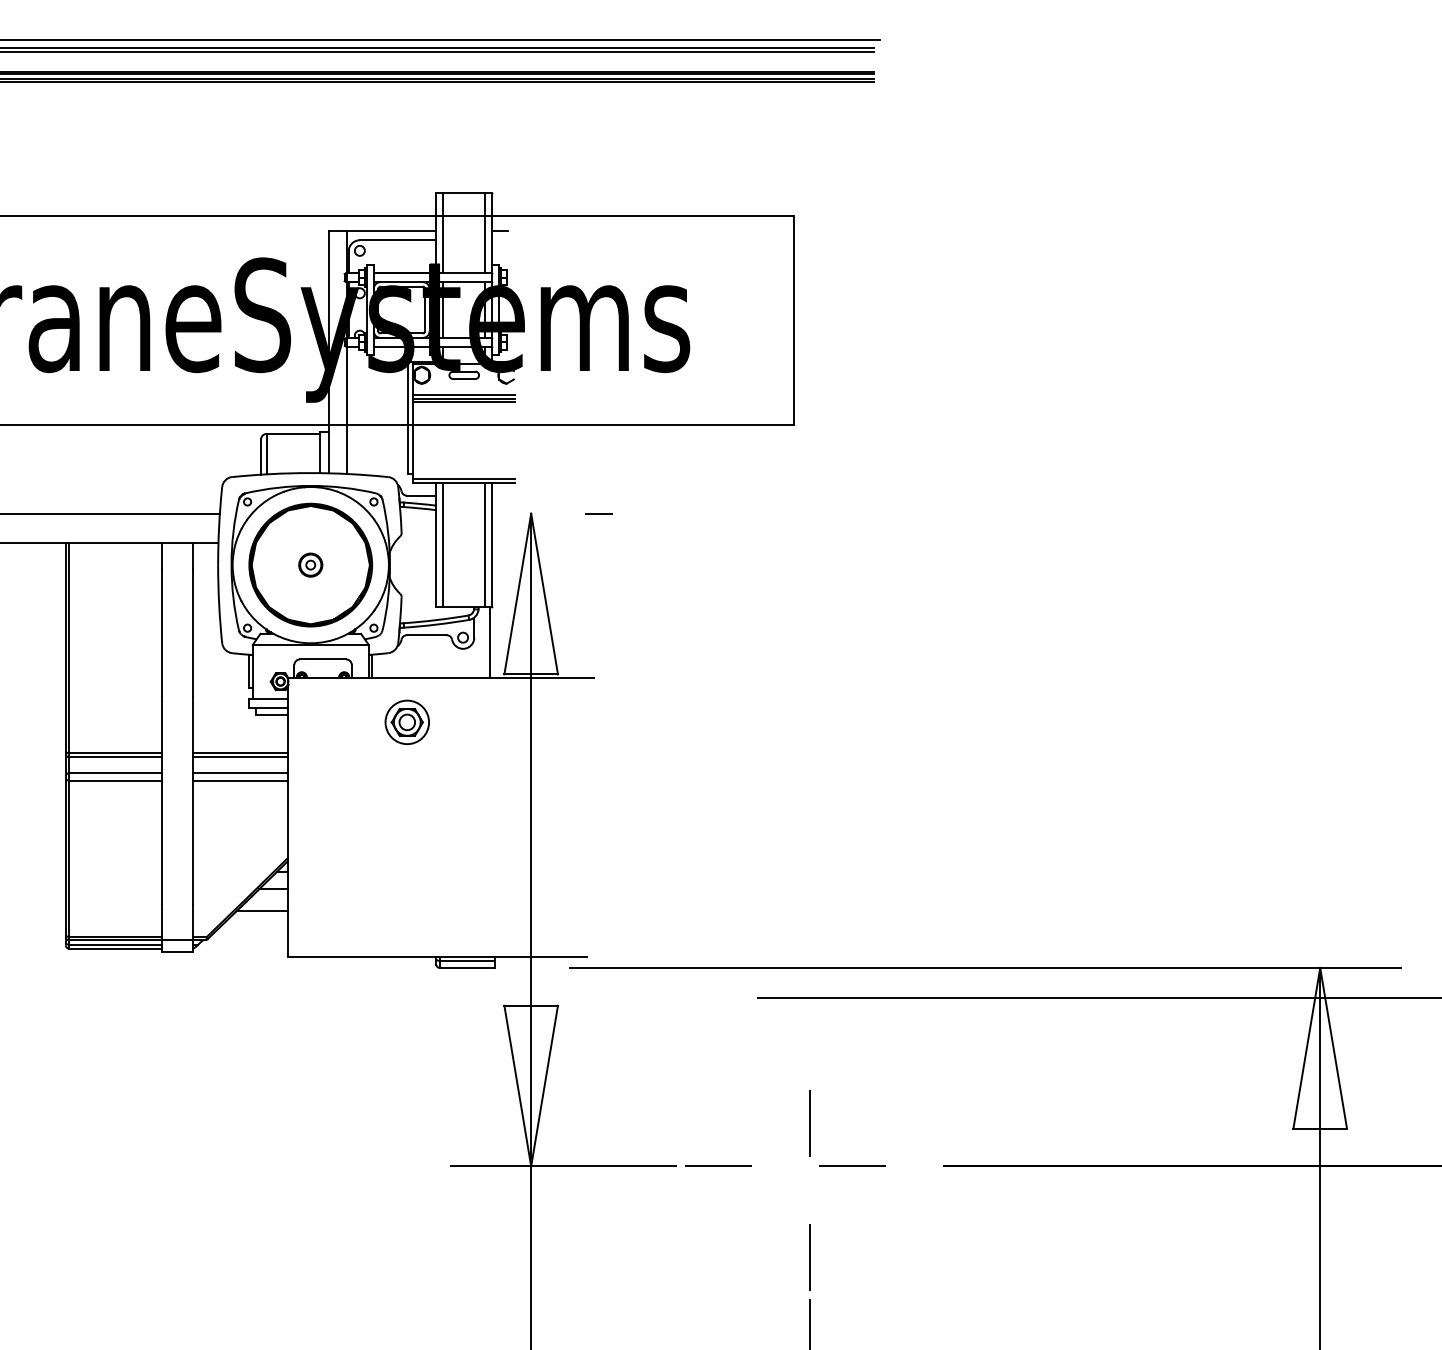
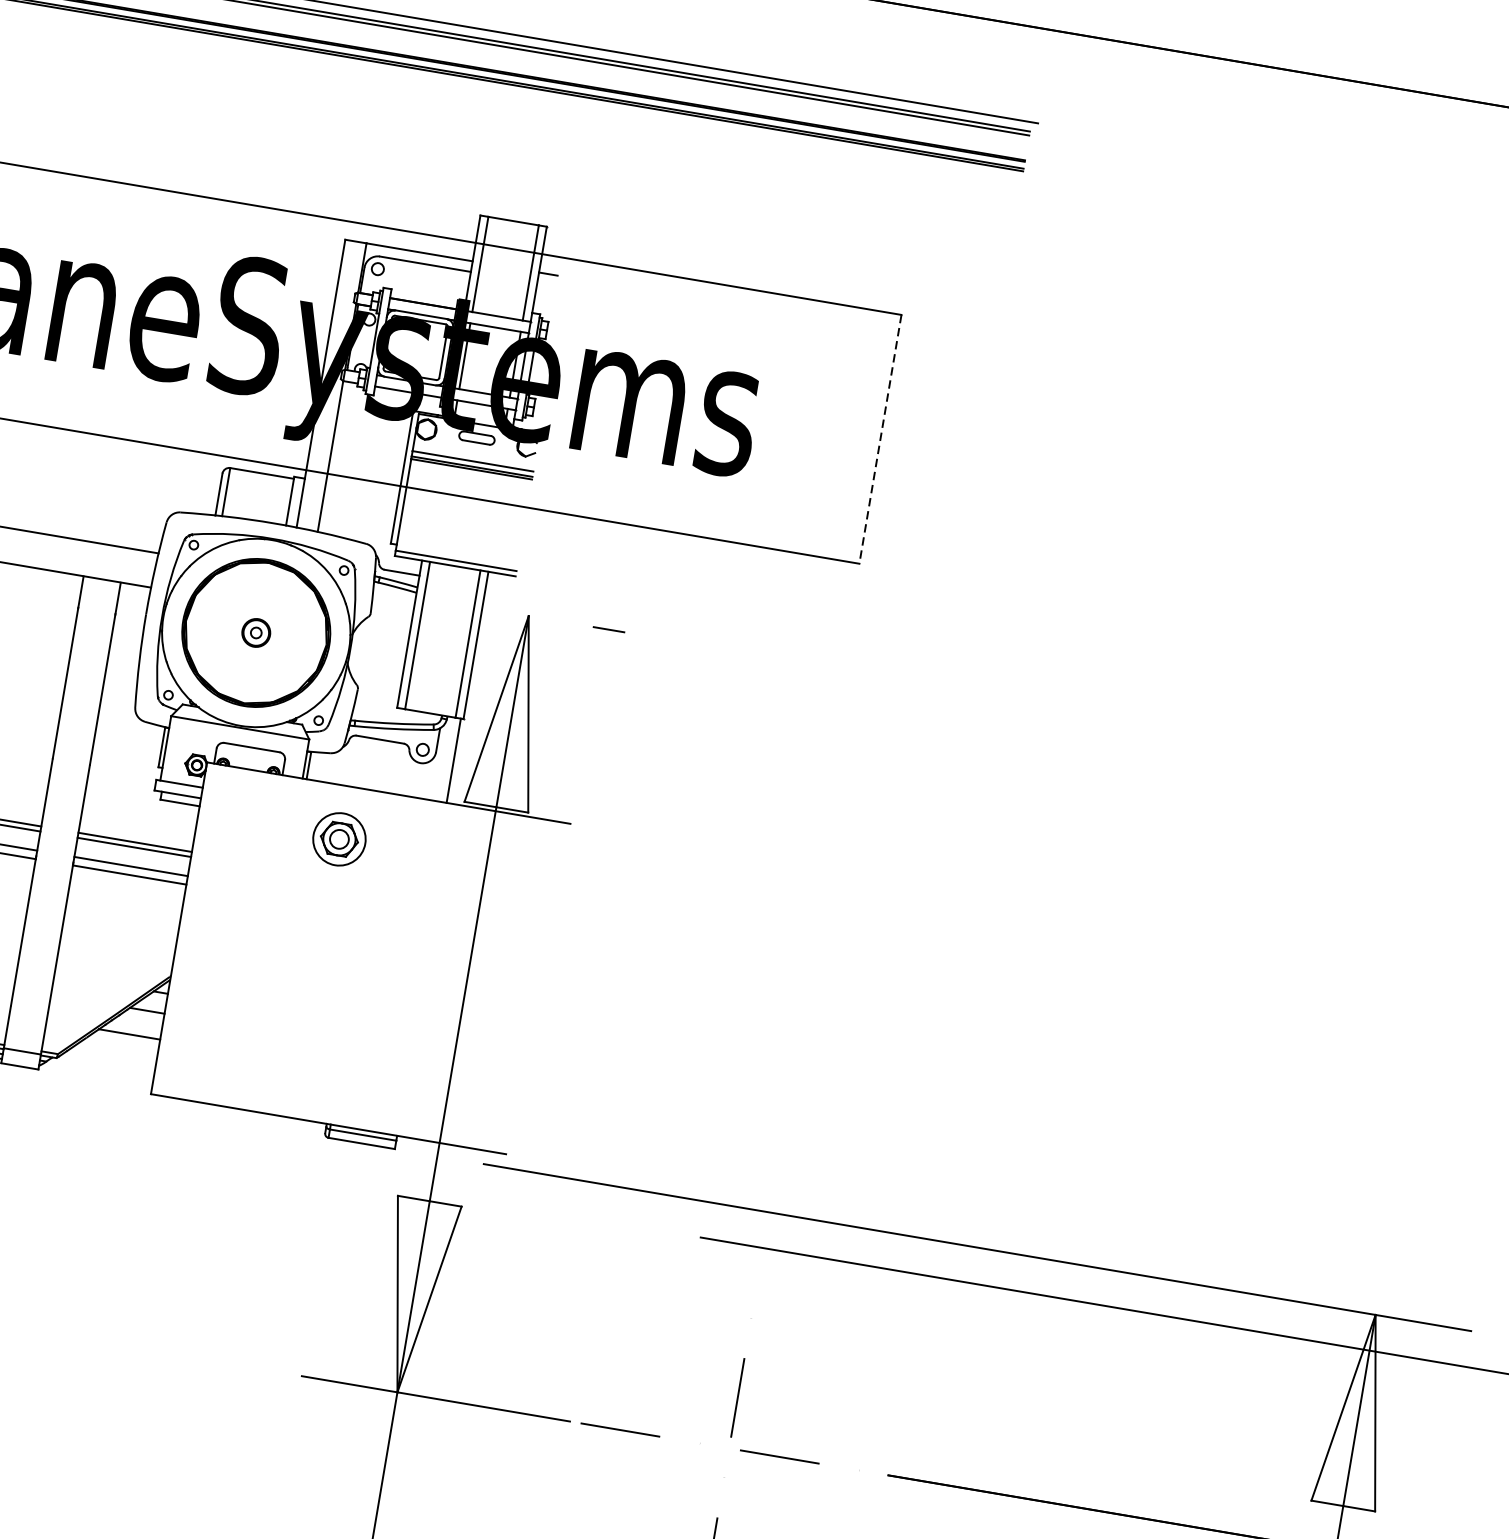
line: (794, 320) -> (880, 439), solid -> dashed

